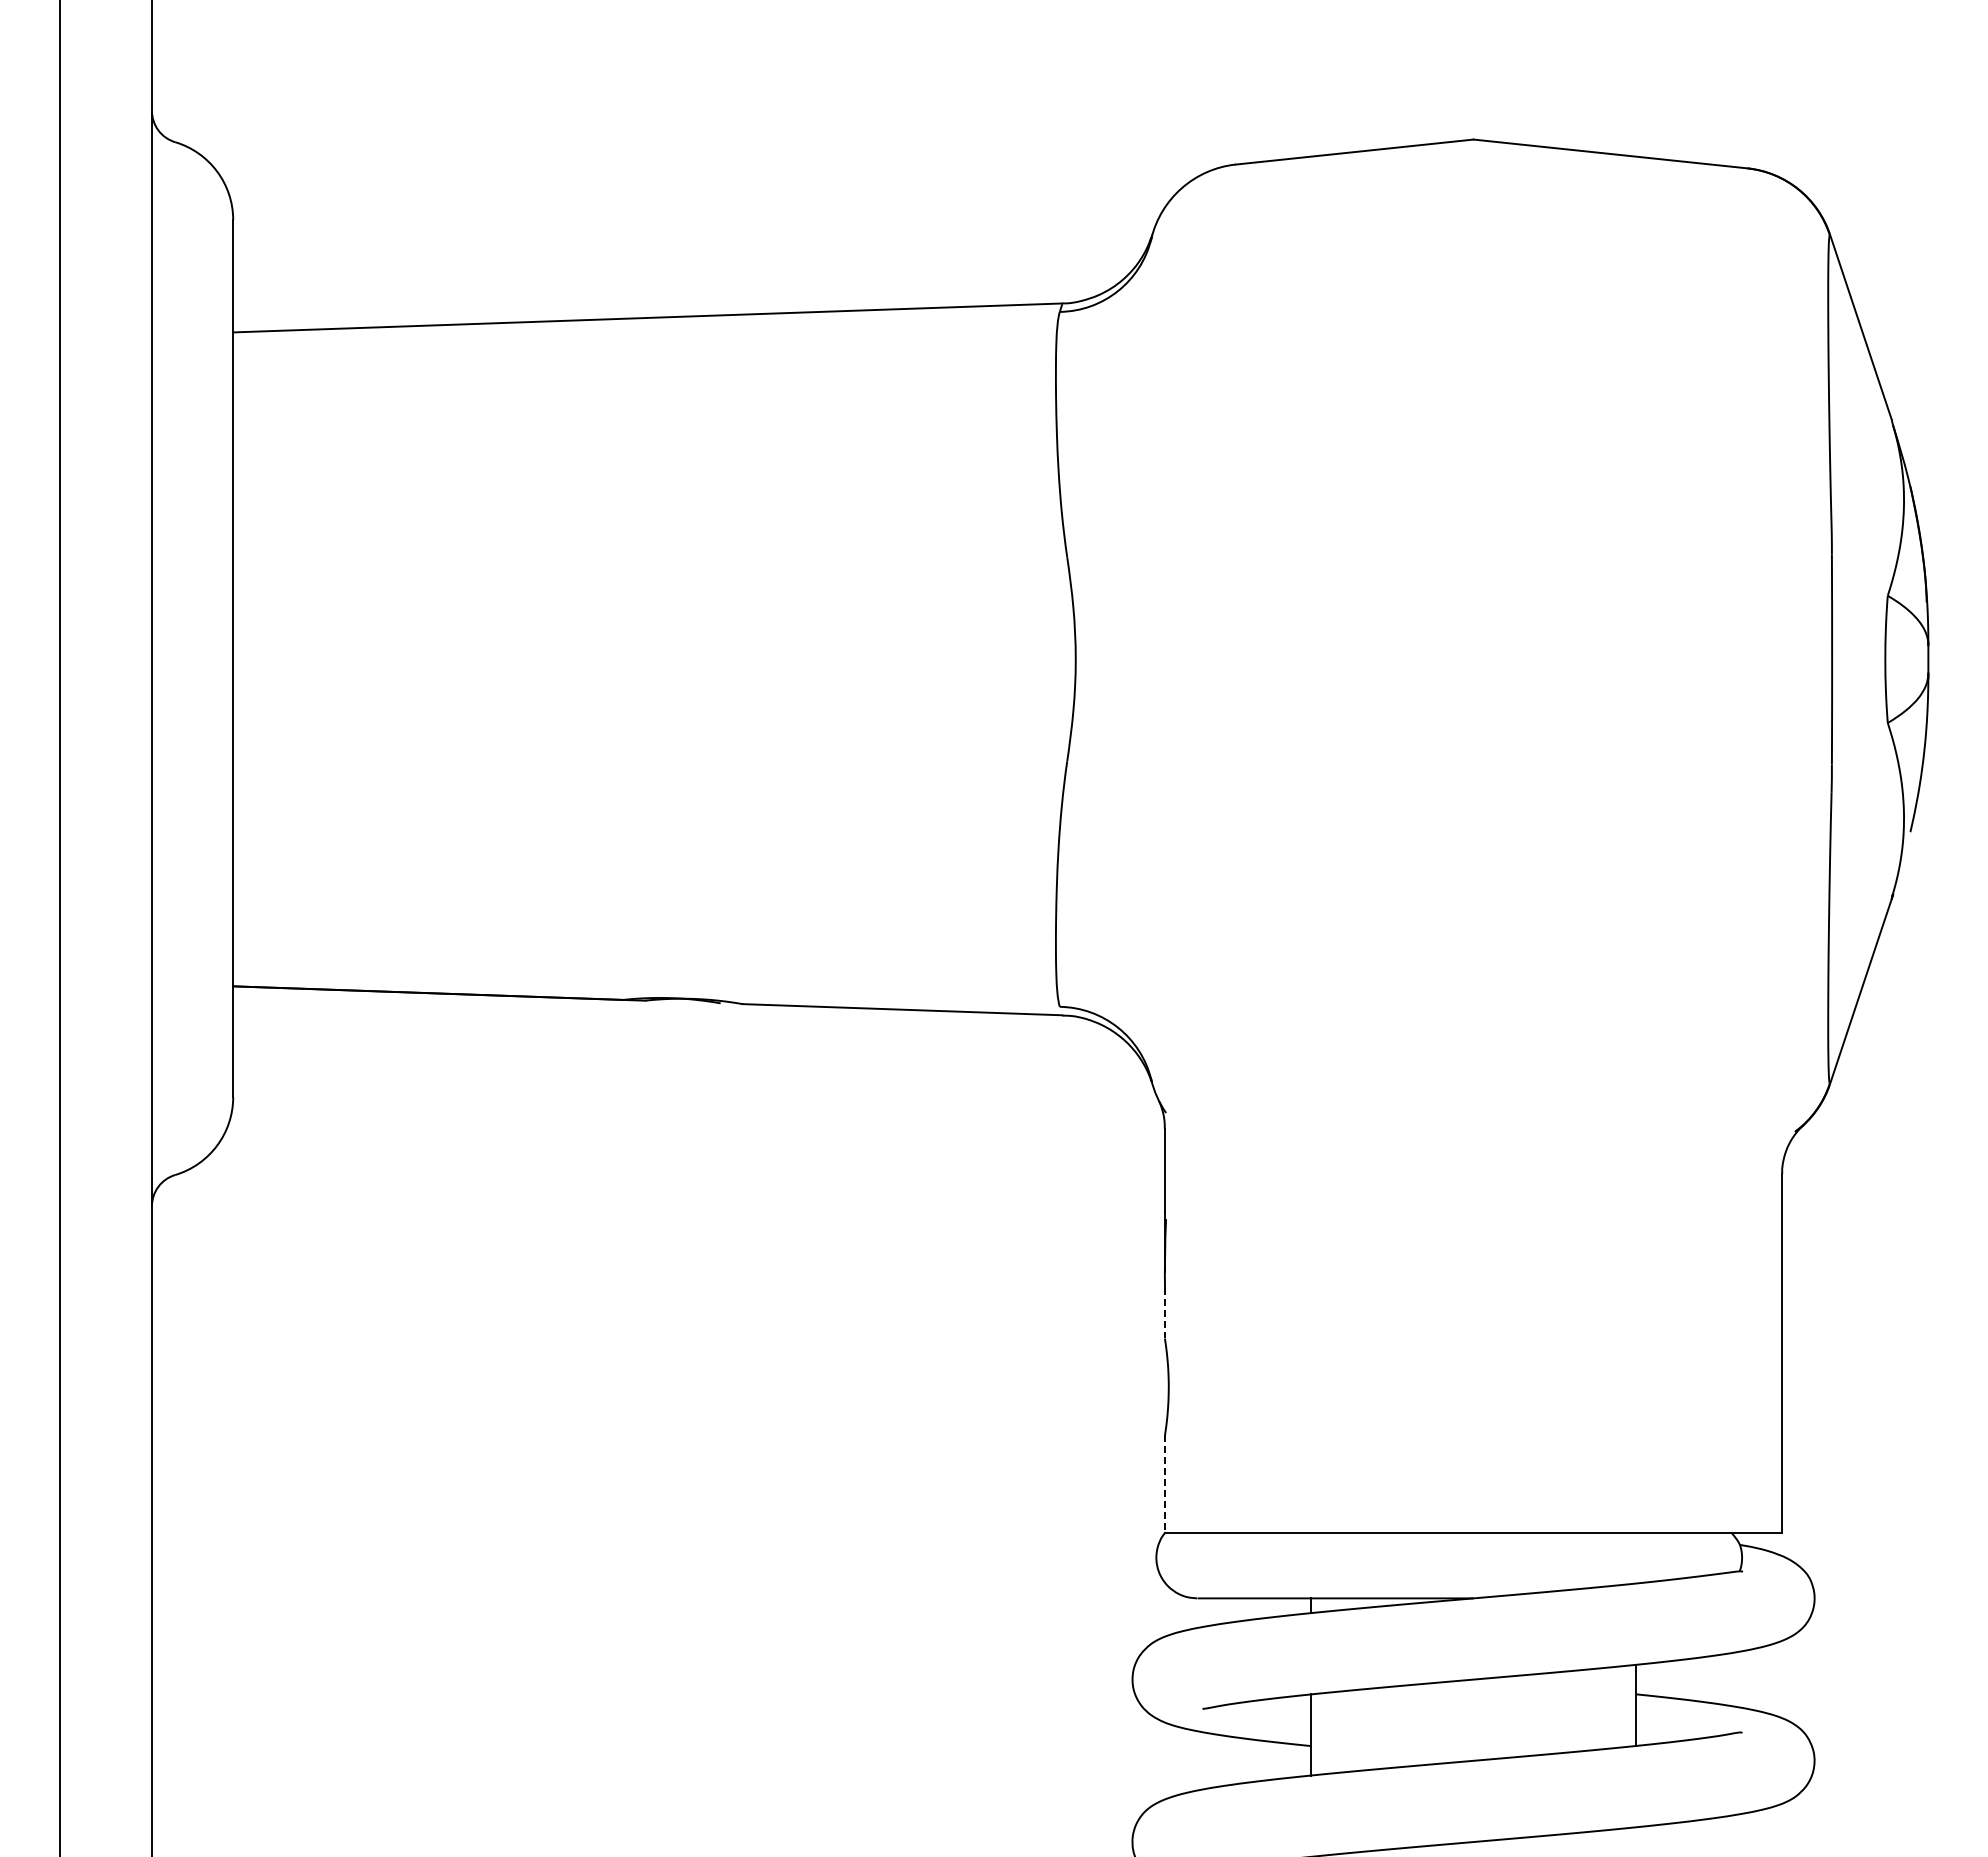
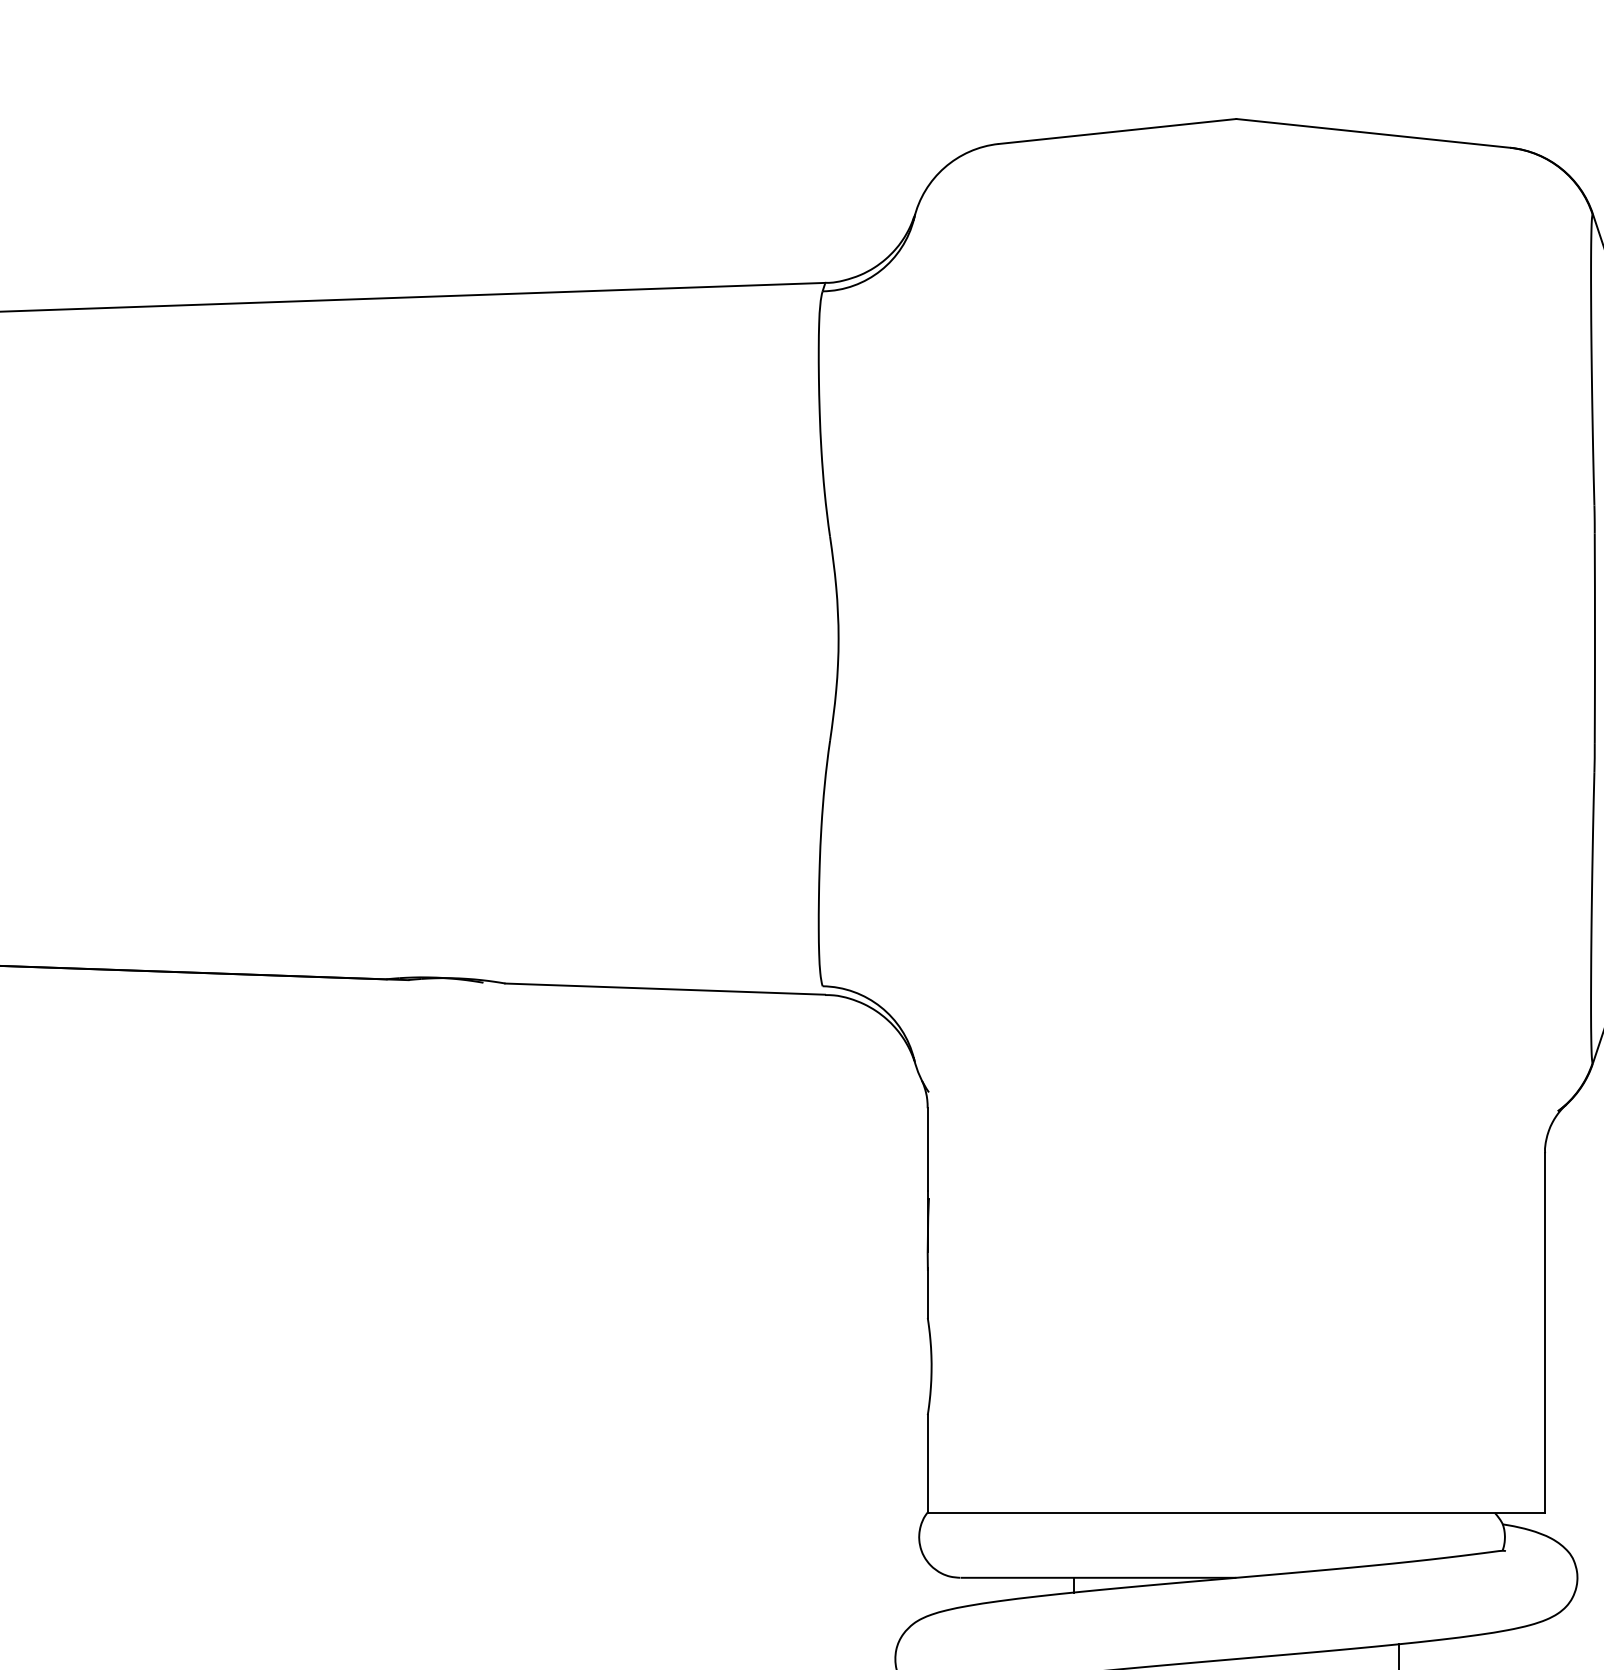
line: (1164, 1313) -> (927, 1292), dashed -> solid
line: (1164, 1484) -> (927, 1463), dashed -> solid

